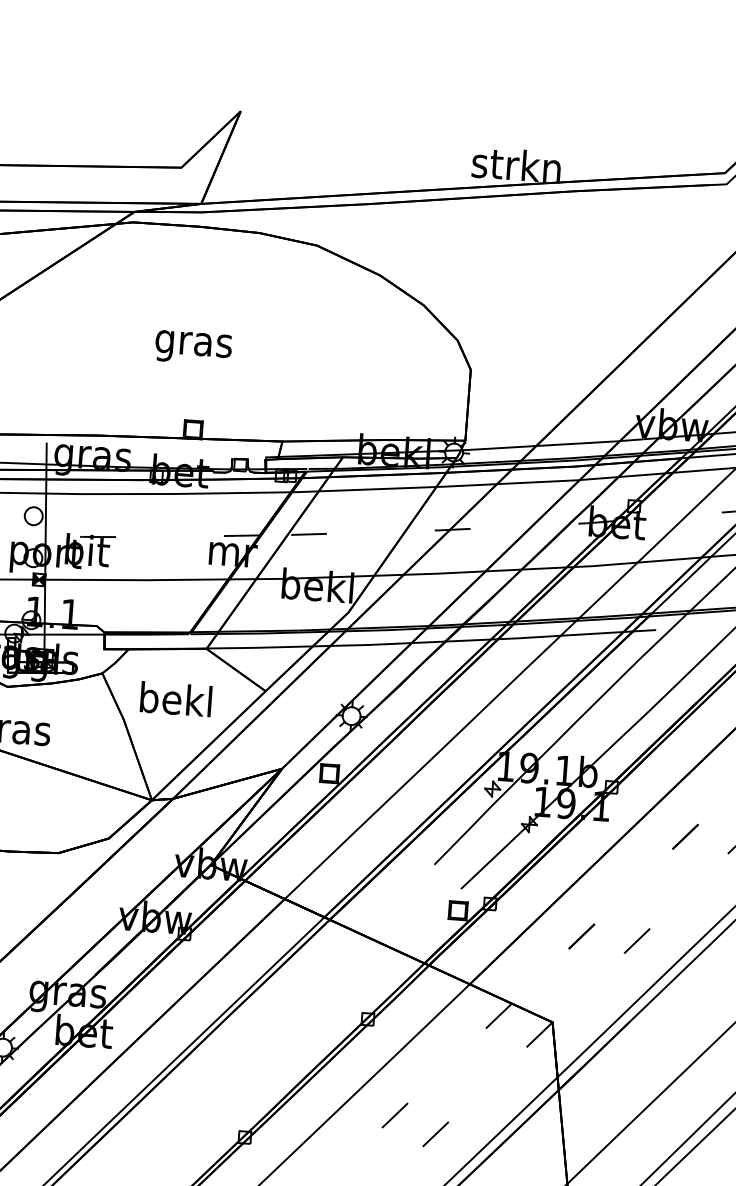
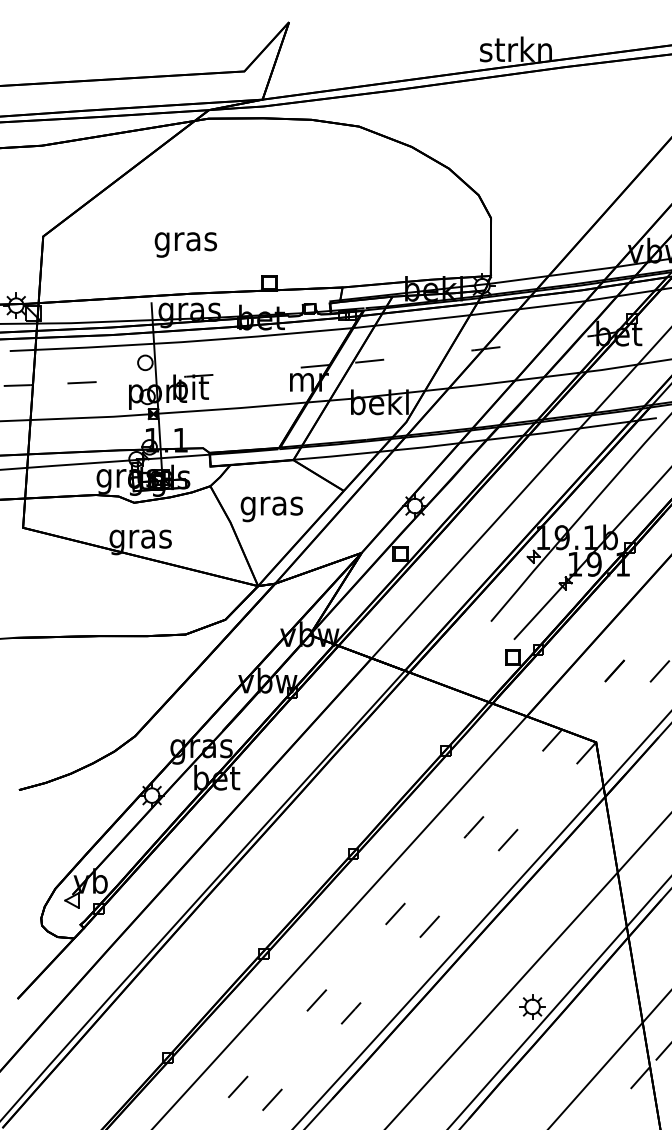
text: (193, 347) -> (185, 244), moved
text: (175, 703) -> (271, 506), bekl -> gras

